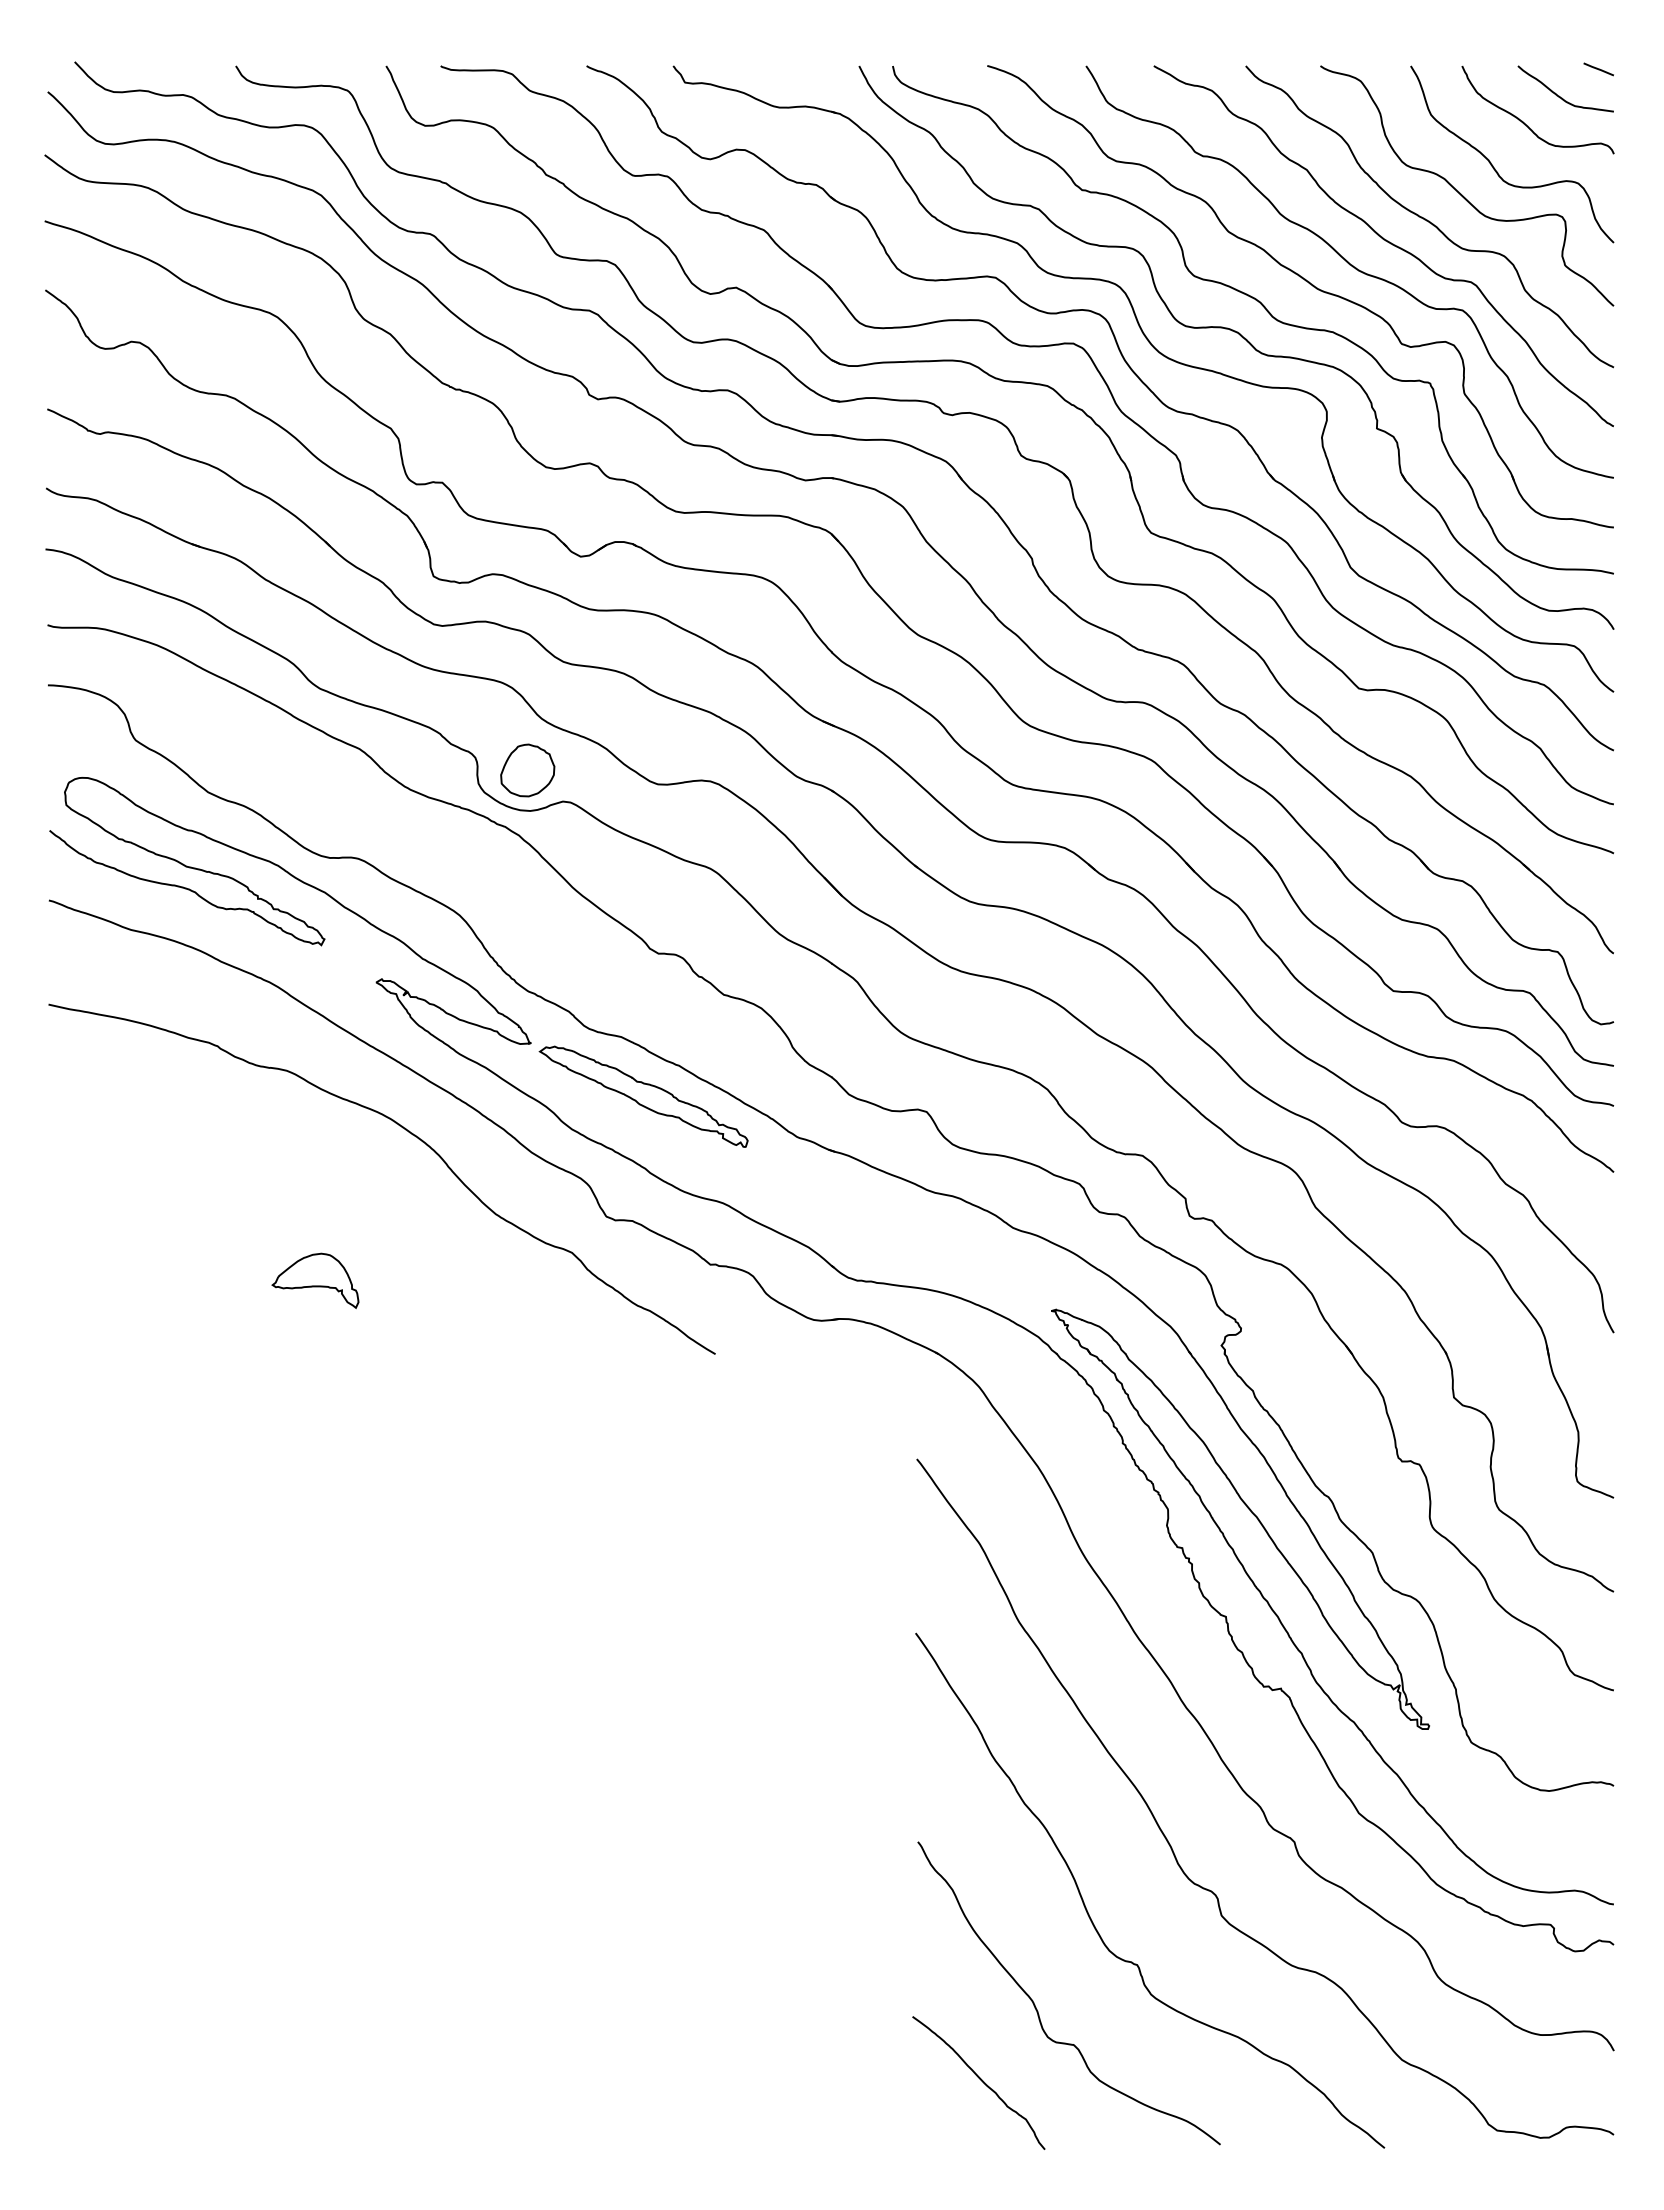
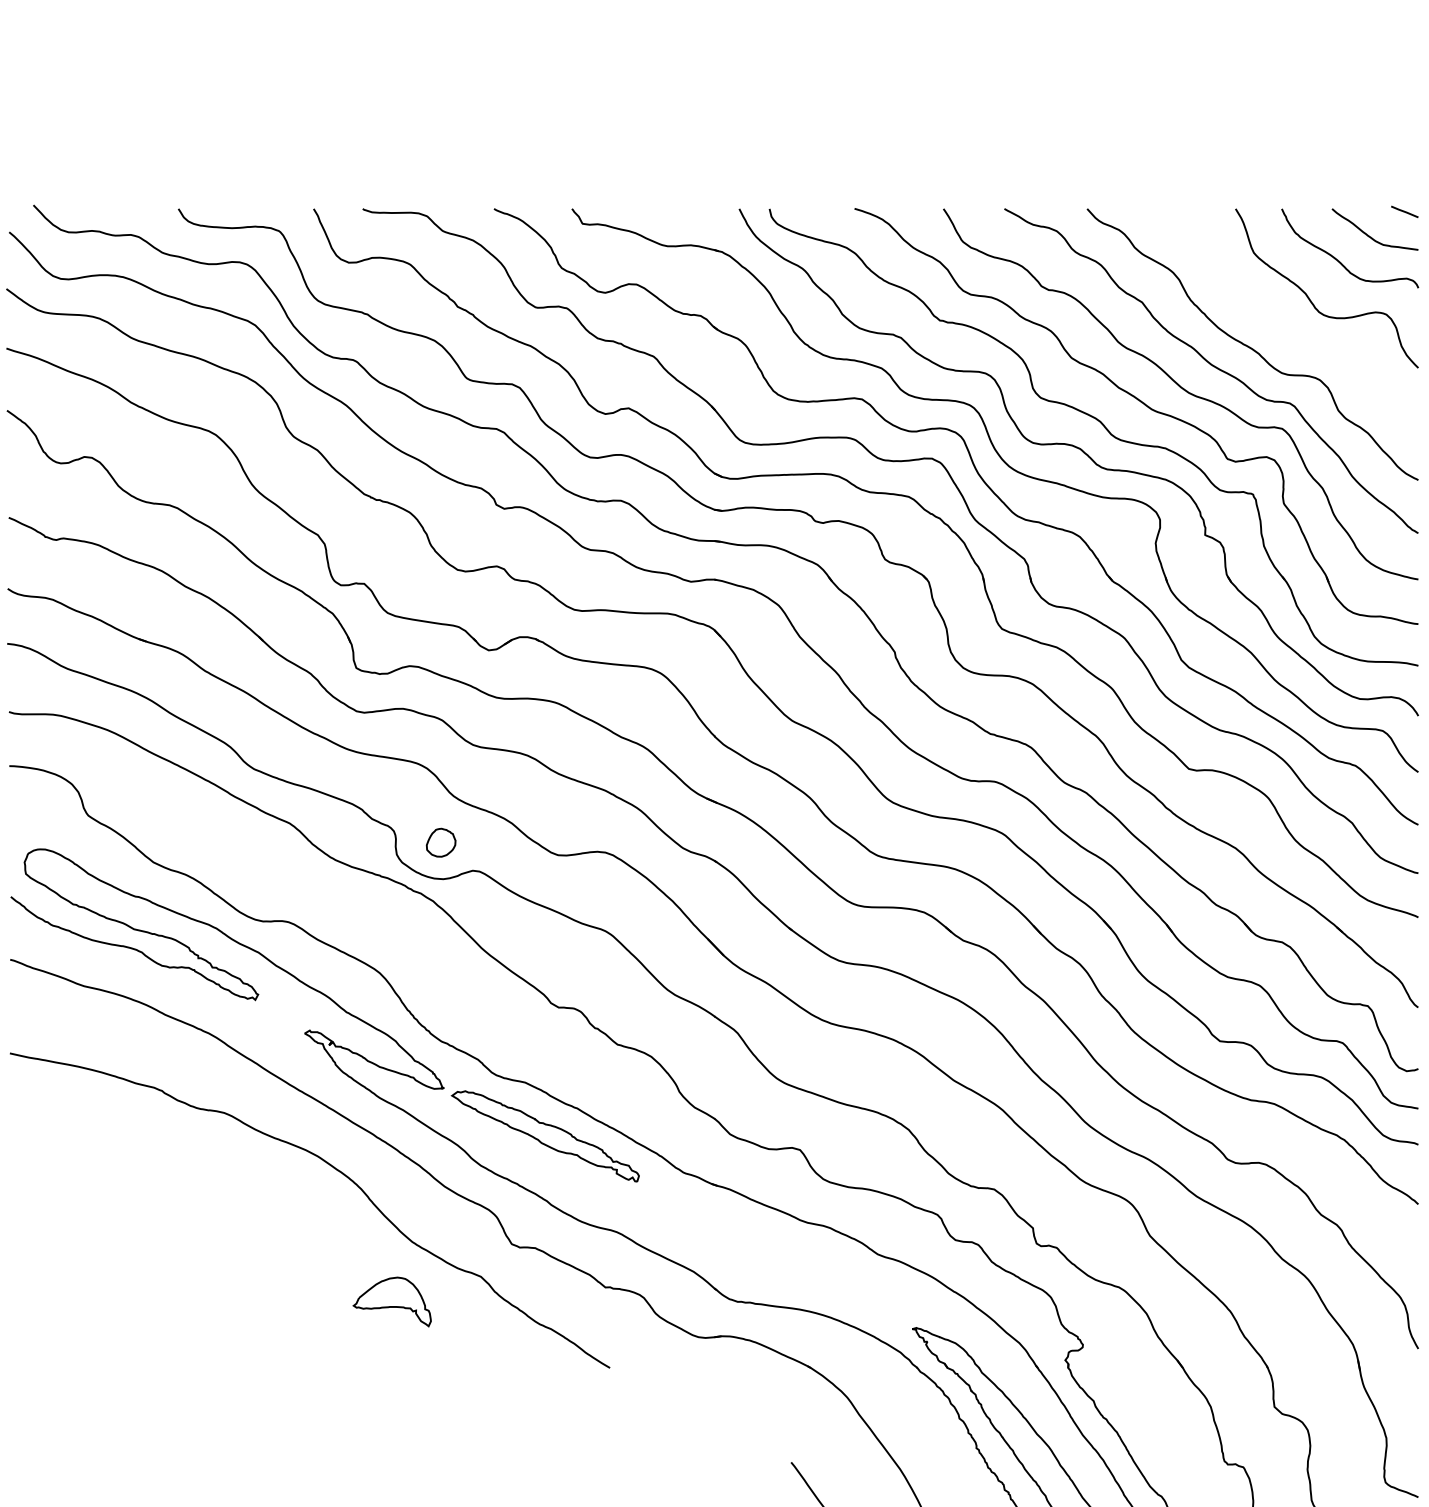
curve: (1460, 192) -> (1280, 322), removed
part: (527, 770) -> (440, 842), size x0.6
part: (315, 1280) -> (392, 1301), moved

